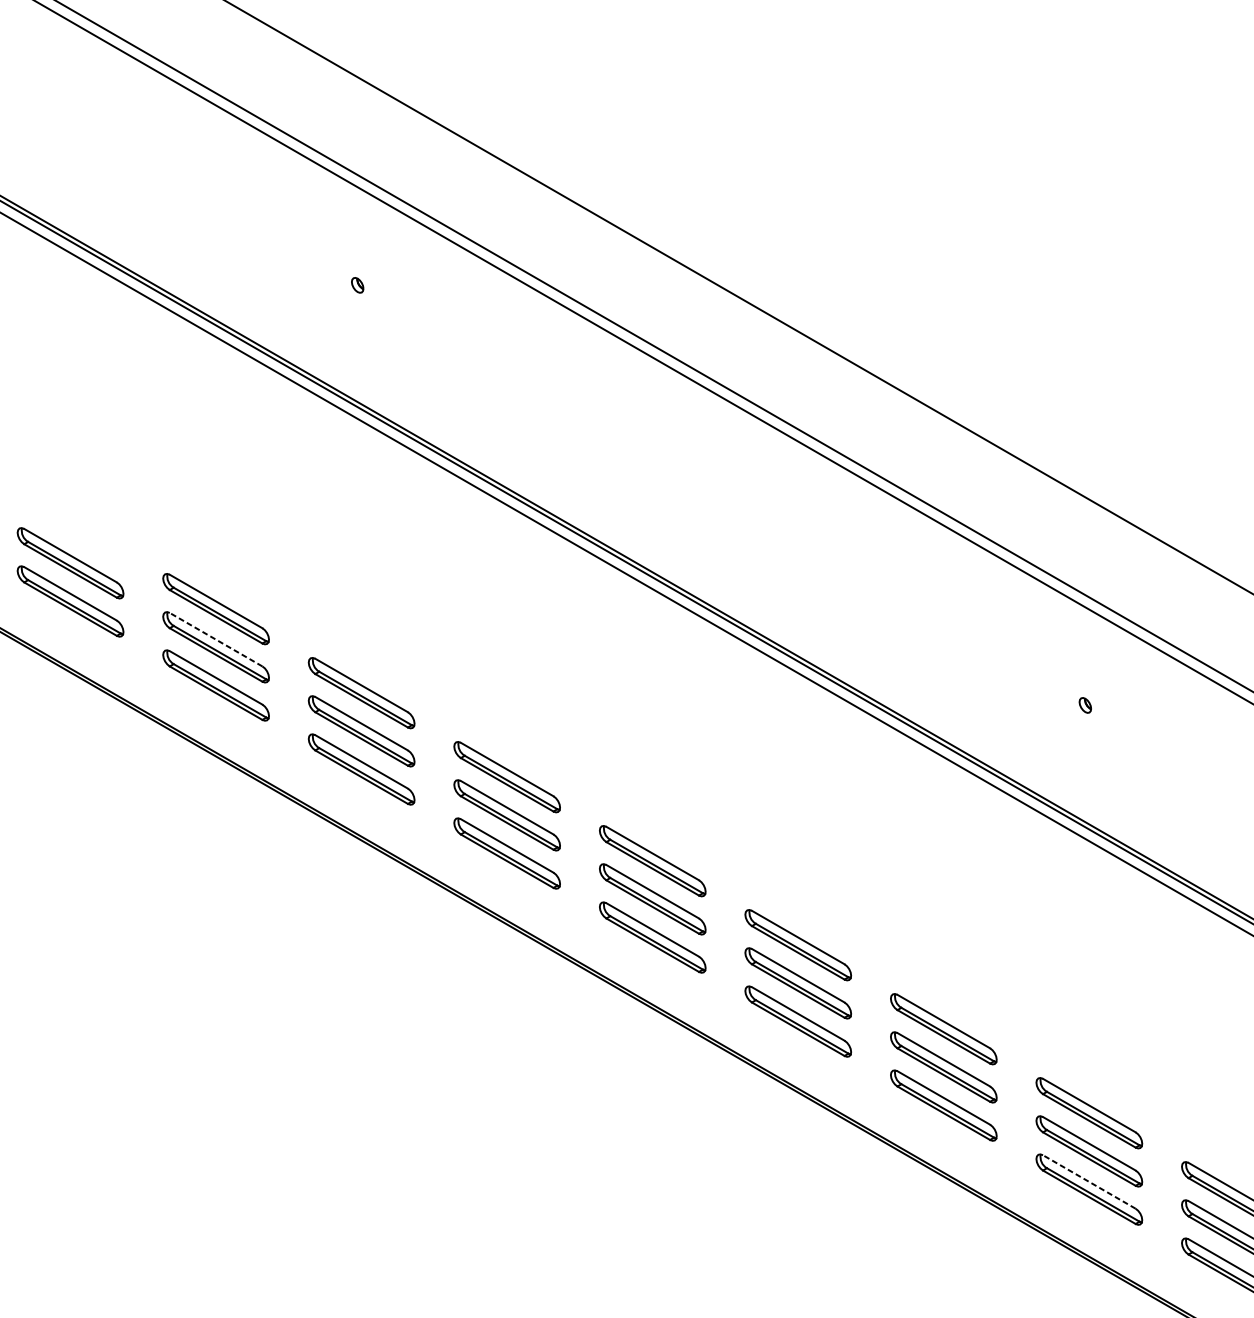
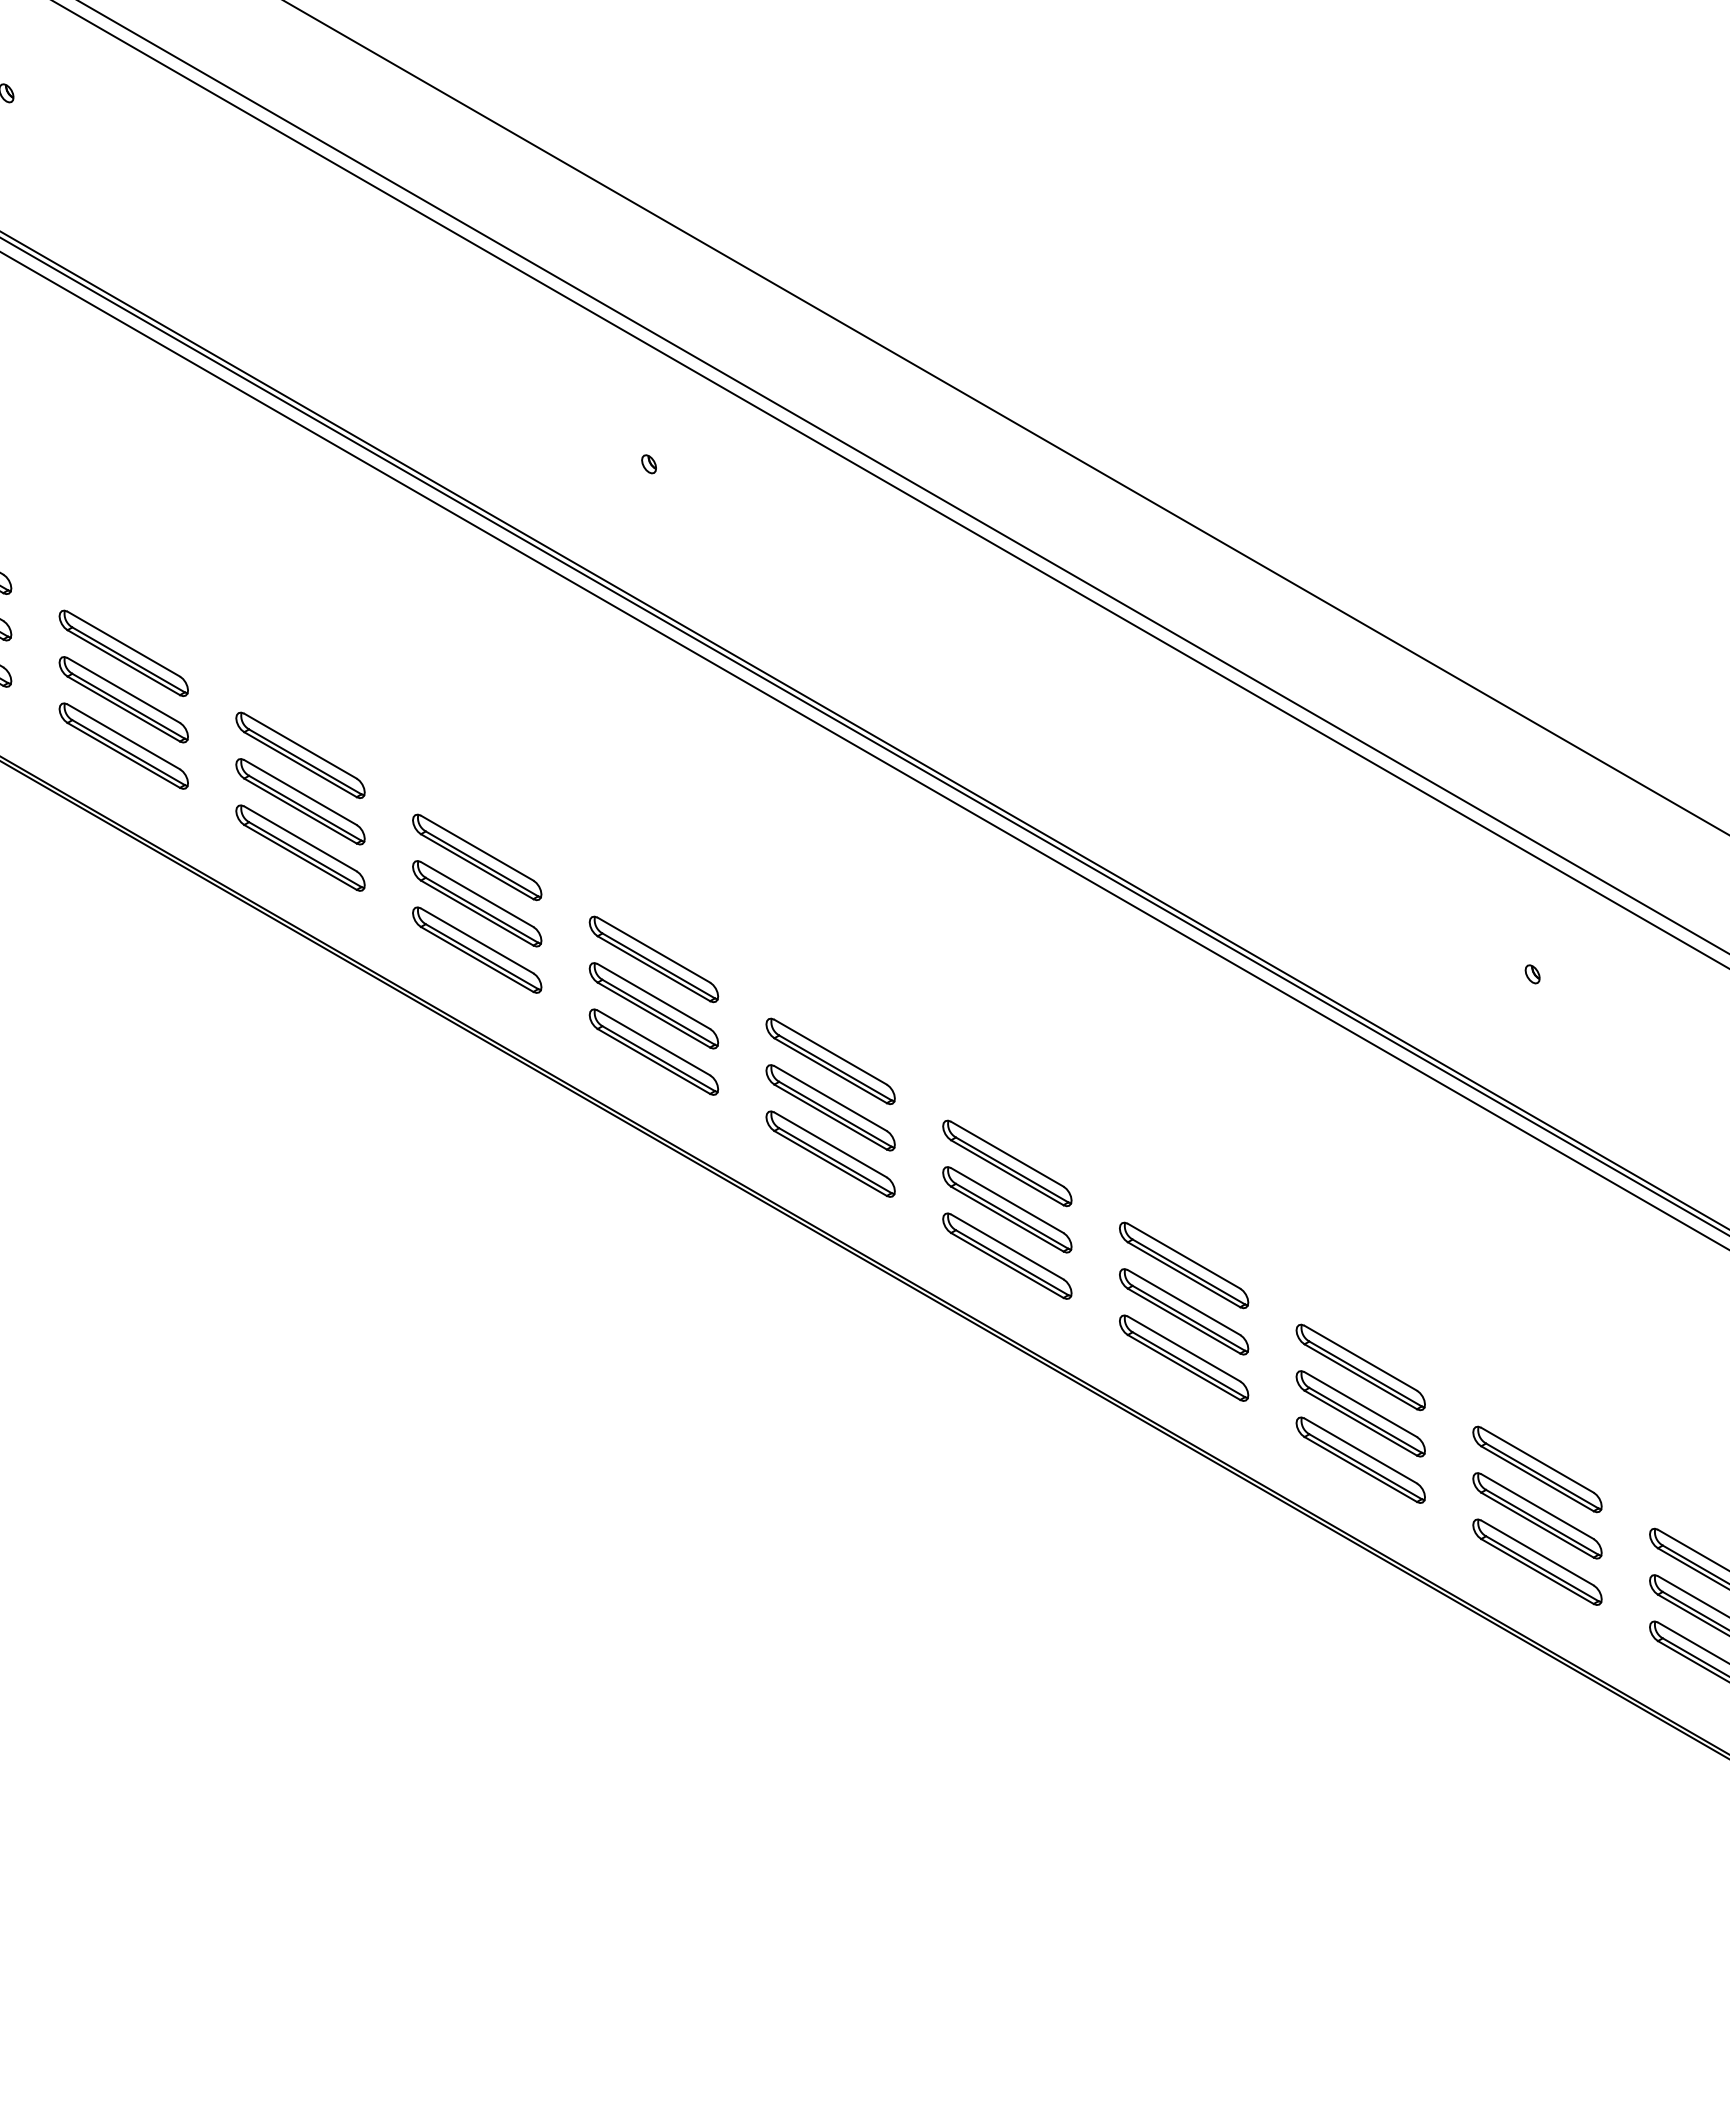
part: (70, 524) -> (300, 754), added
line: (216, 639) -> (477, 894), dashed -> solid
line: (1089, 1181) -> (1537, 1552), dashed -> solid

